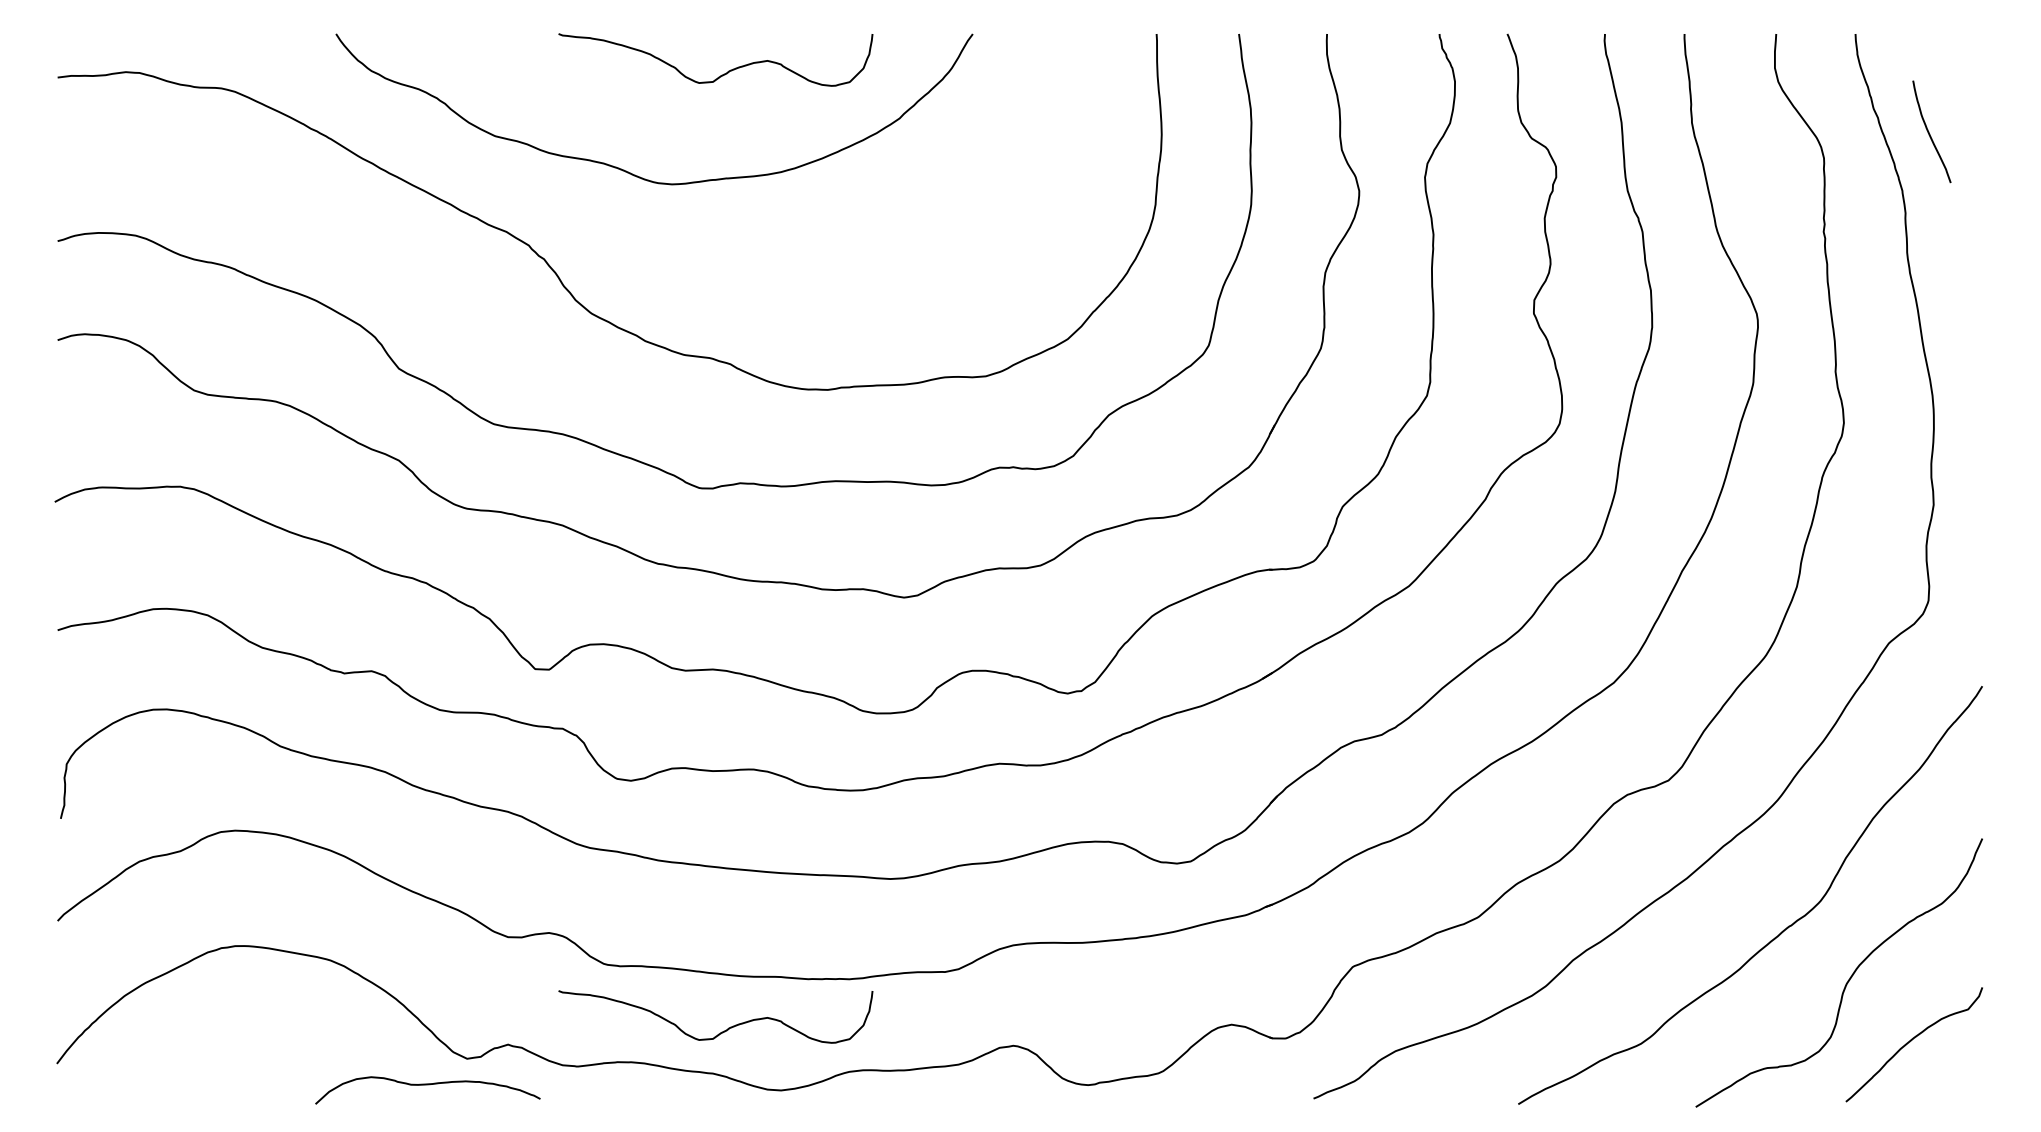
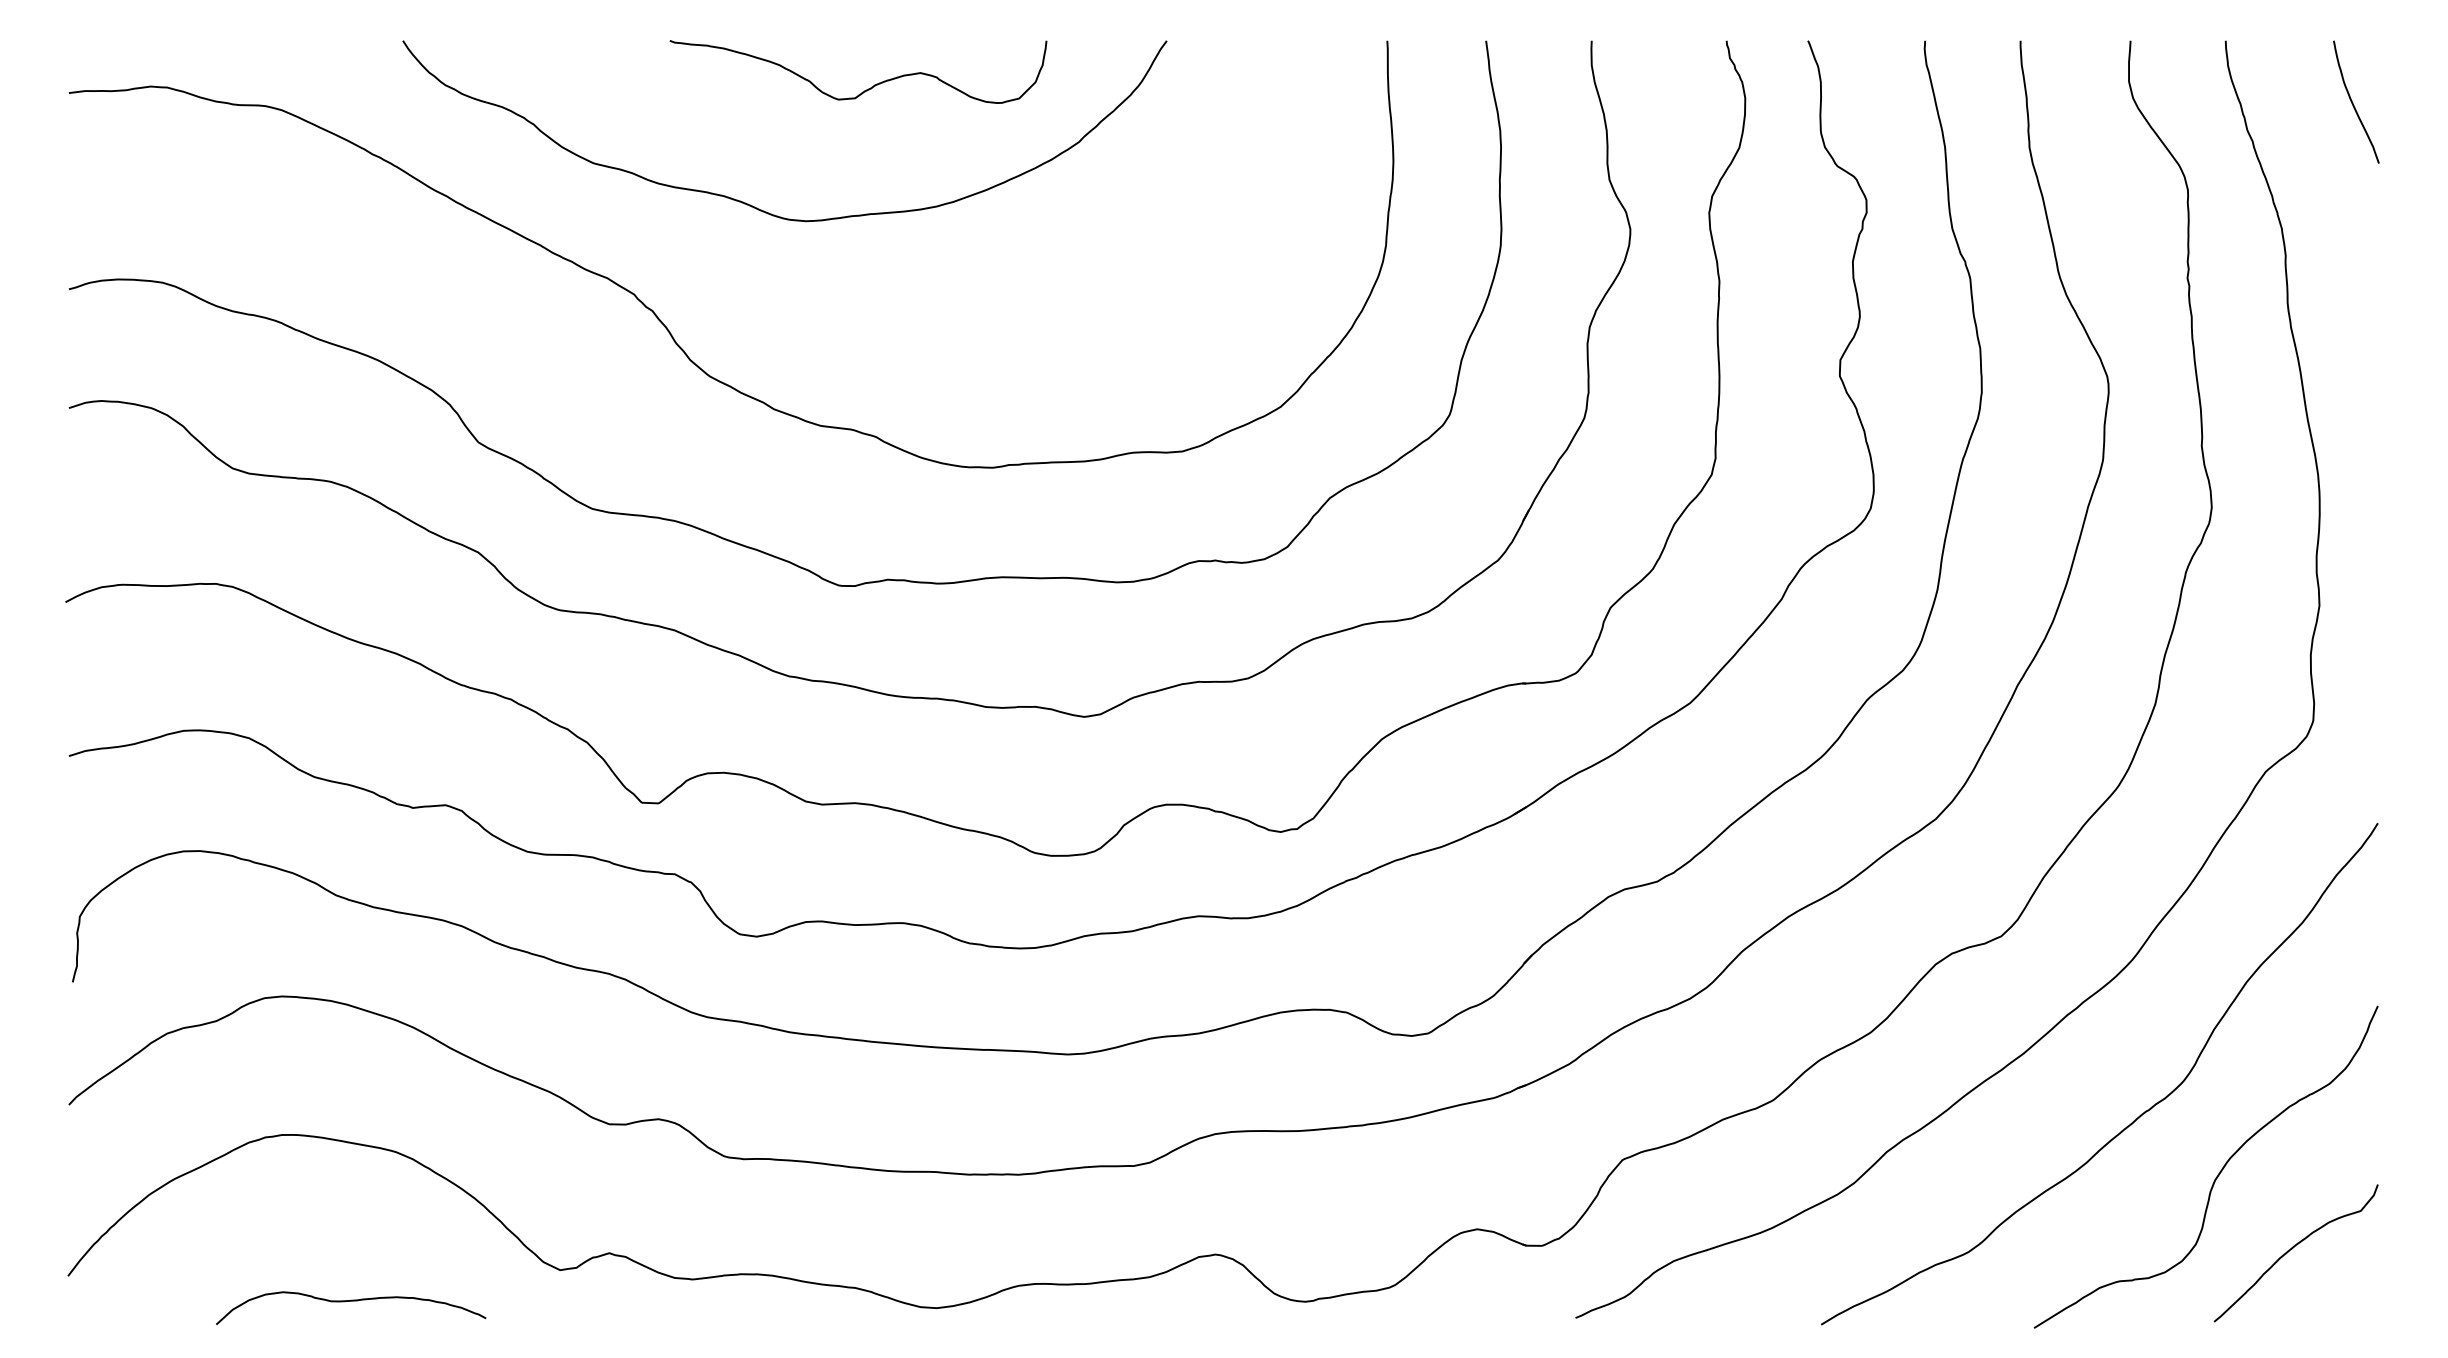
curve: (1929, 132) -> (2353, 102), moved
curve: (722, 1031) -> (866, 1237), removed
curve: (428, 1084) -> (351, 1301), moved

